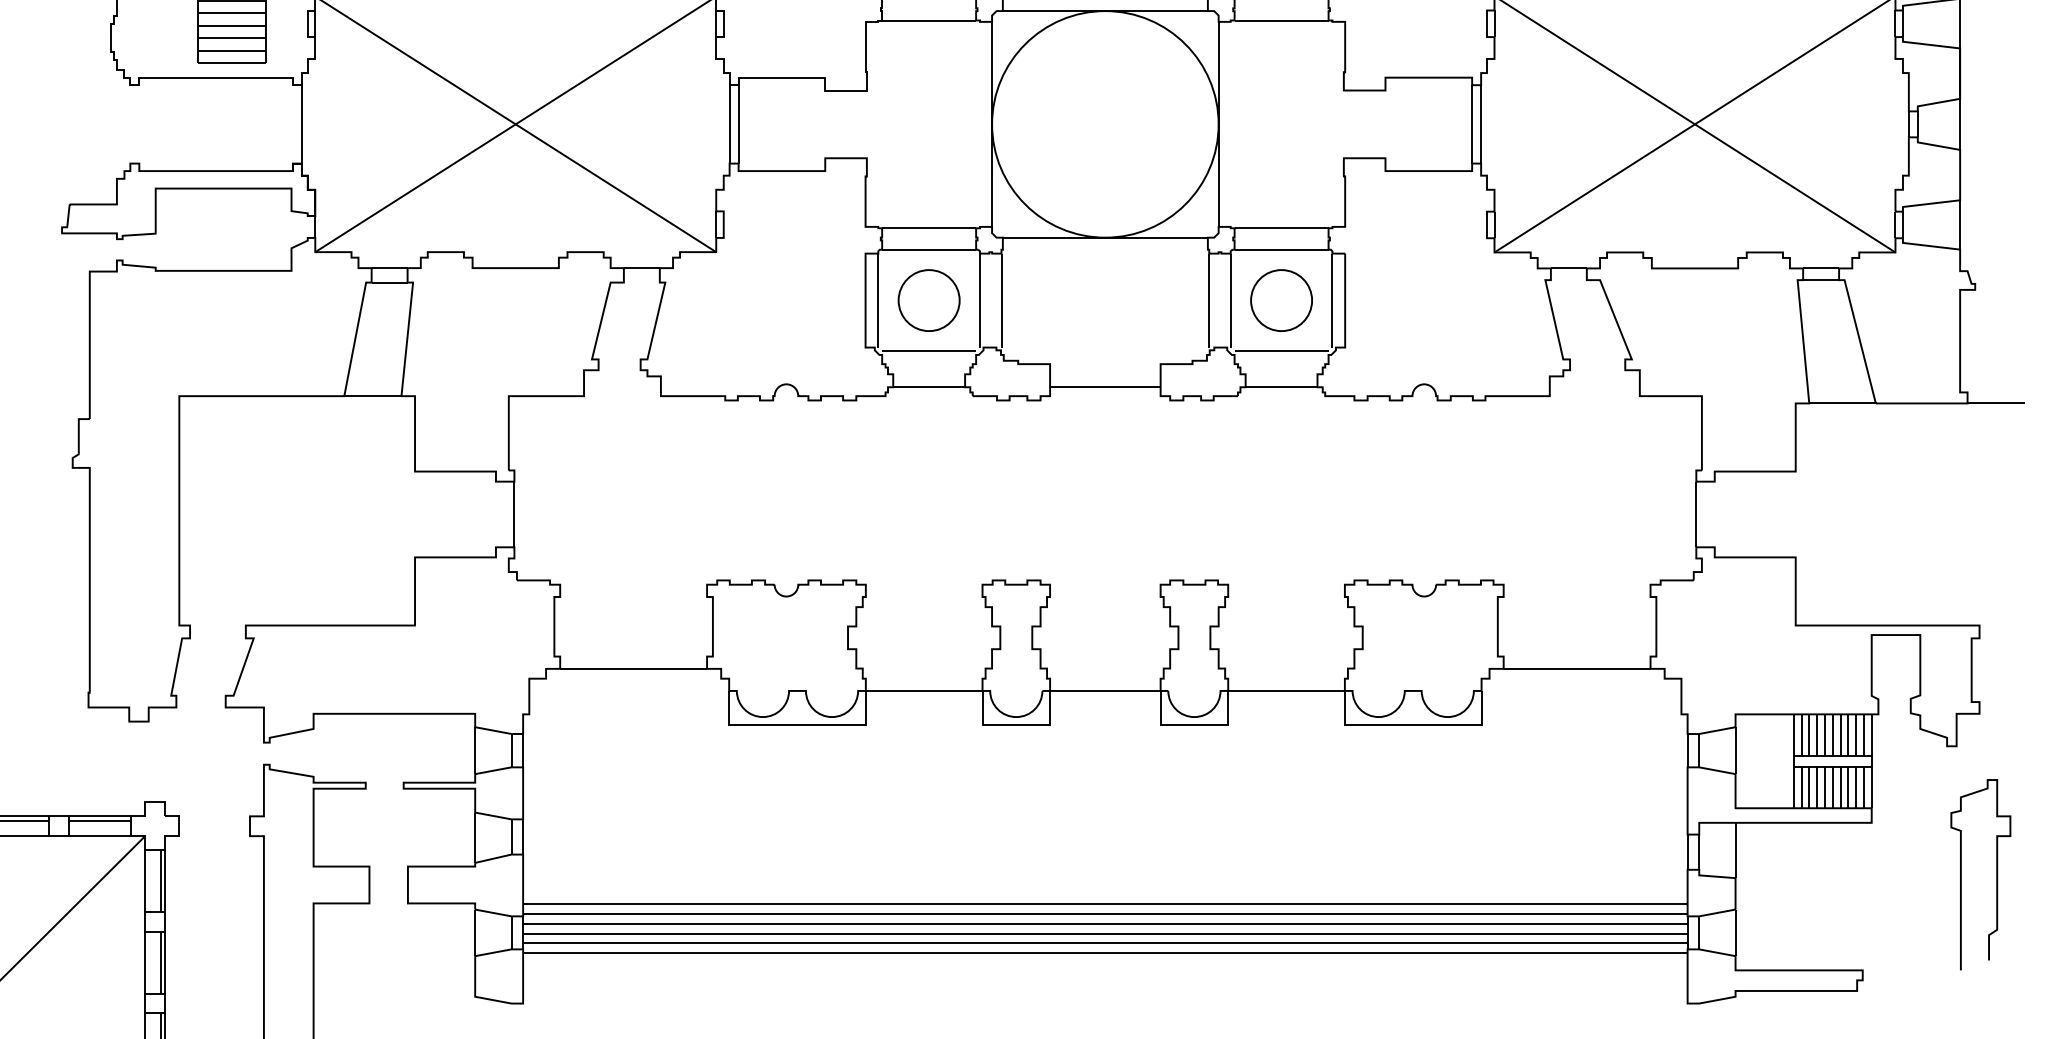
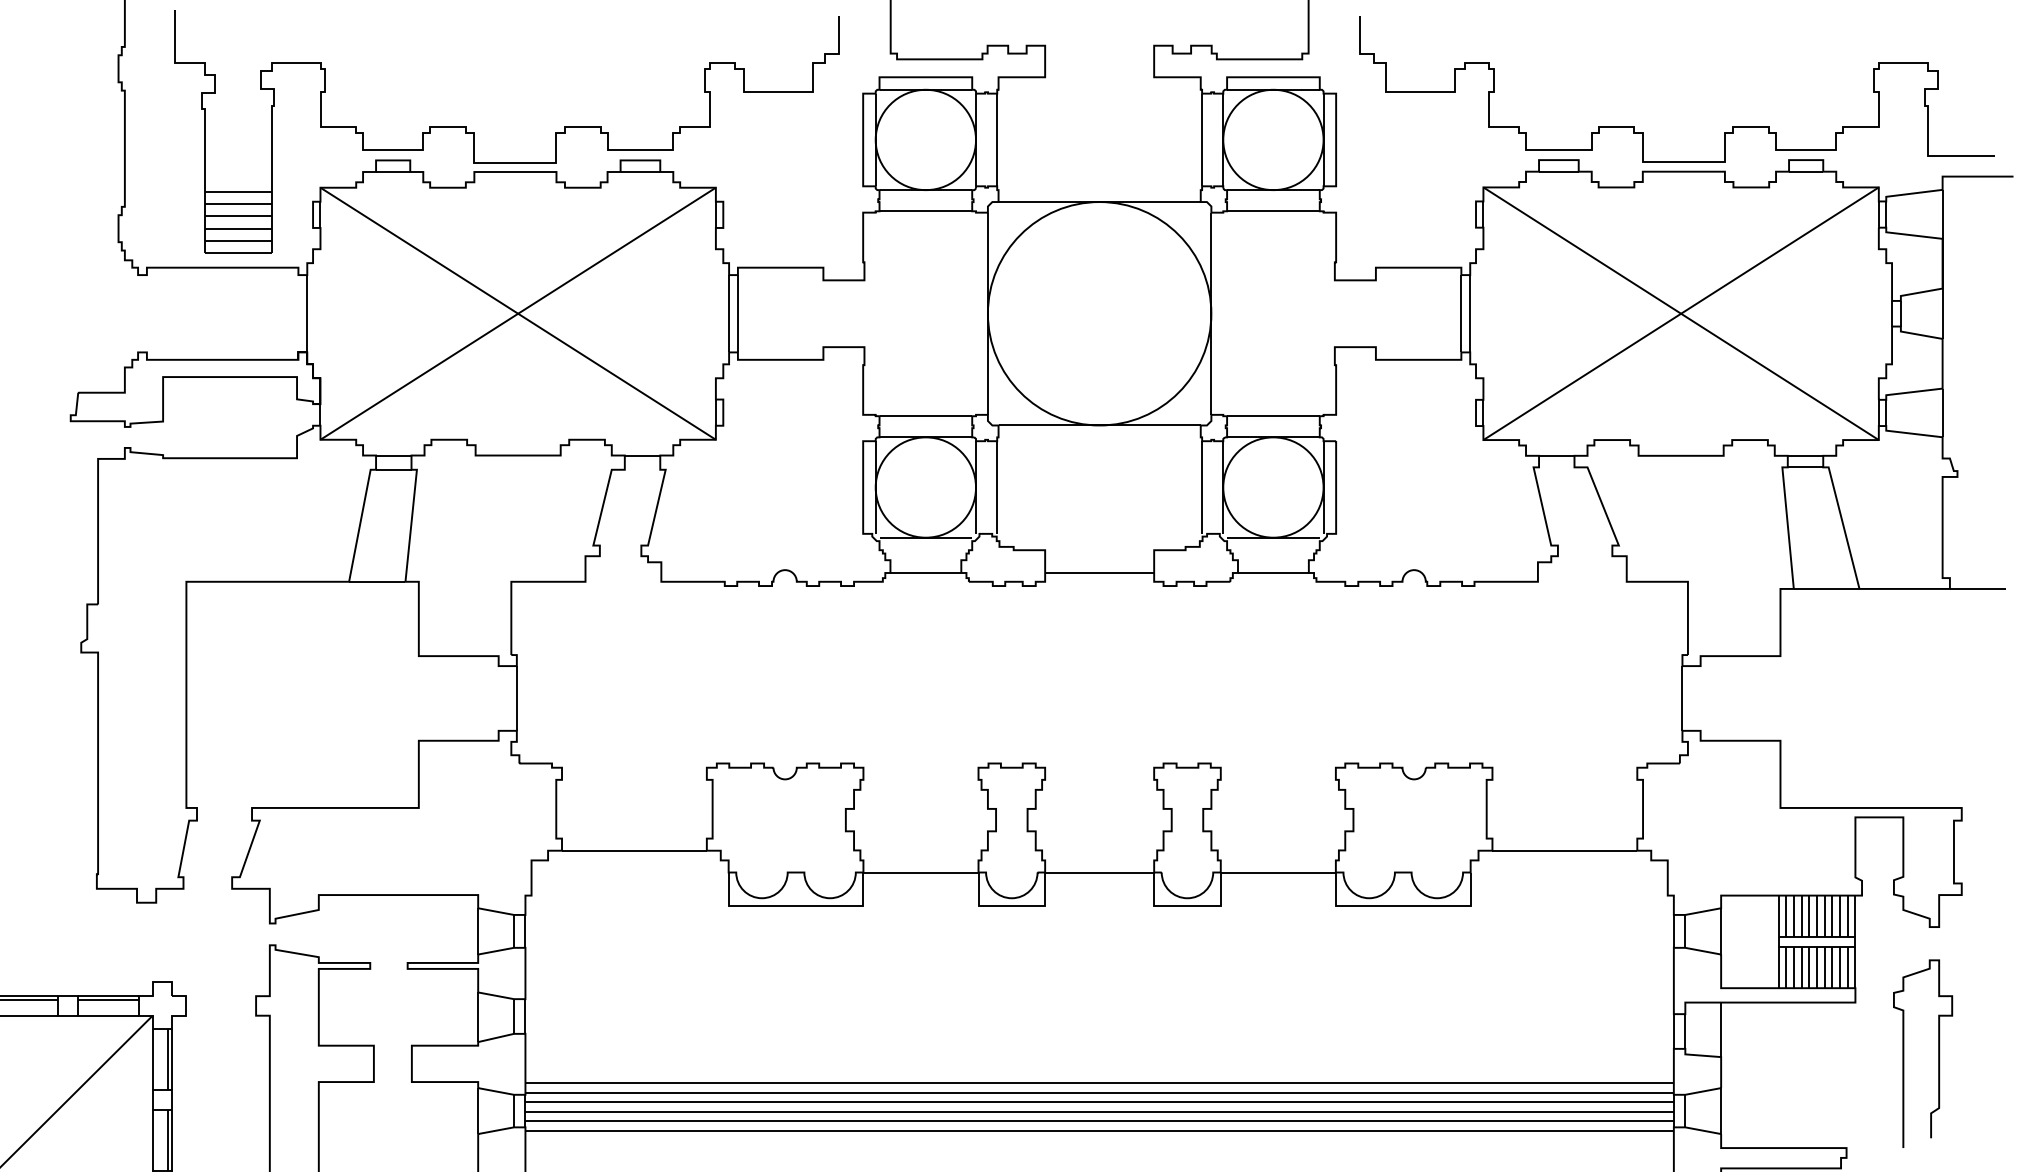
circle: (928, 300) -> (925, 487), size x1.67
circle: (1281, 300) -> (1273, 487), size x1.67
curve: (1996, 874) -> (1938, 1053), moved

